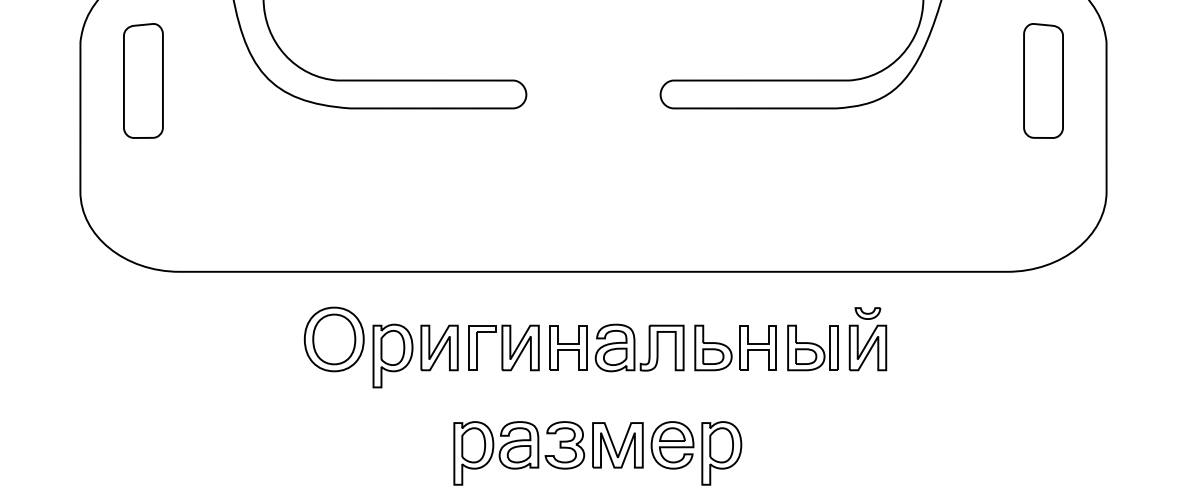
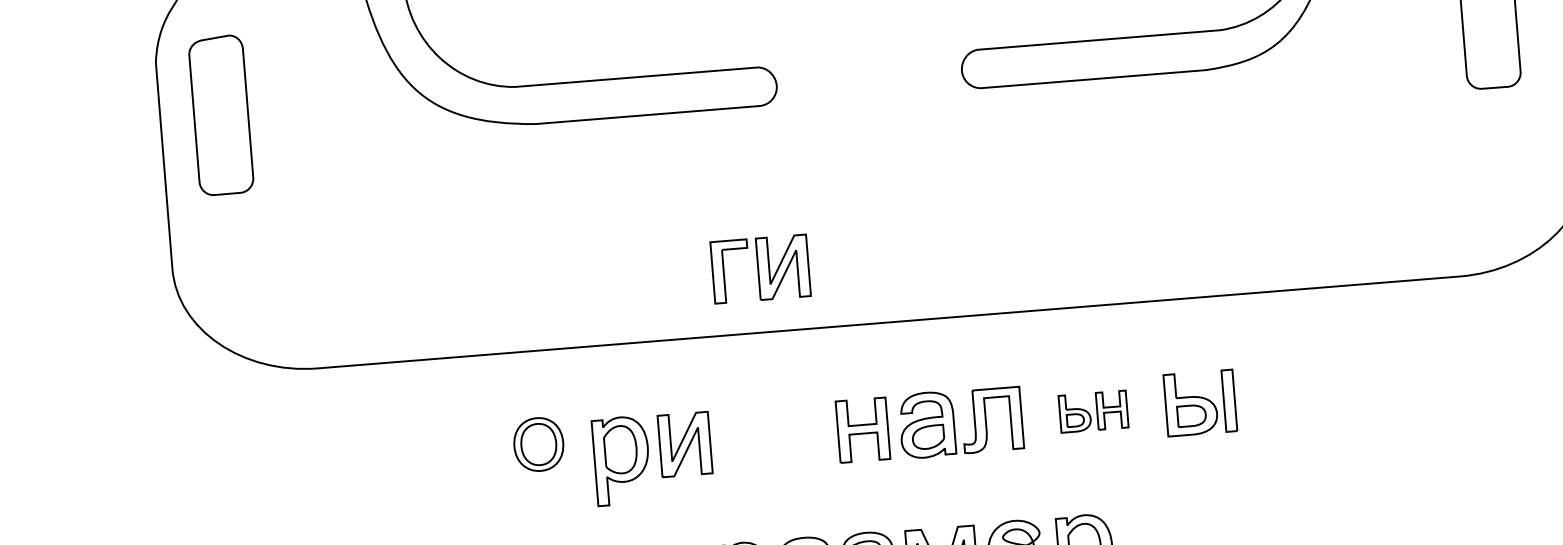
part: (143, 80) -> (221, 114), moved
part: (333, 339) -> (537, 444), size x0.6
part: (867, 339) -> (1274, 385), removed
part: (503, 347) -> (759, 268), moved
part: (735, 347) -> (1093, 411), size x0.6

